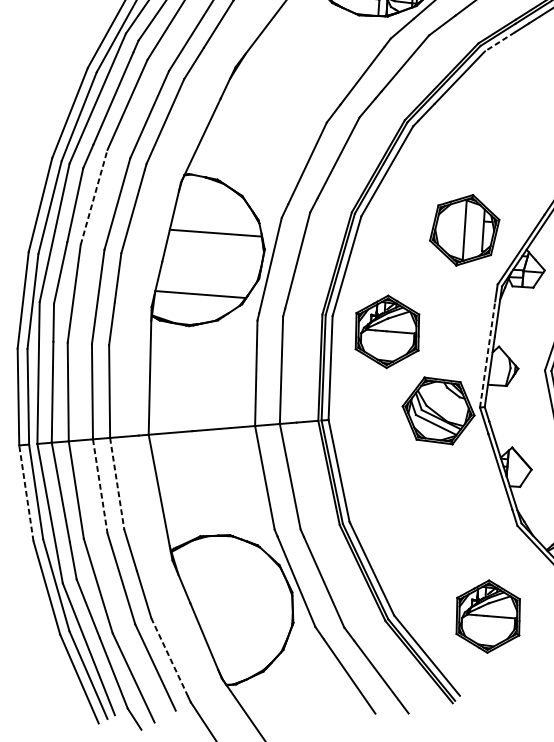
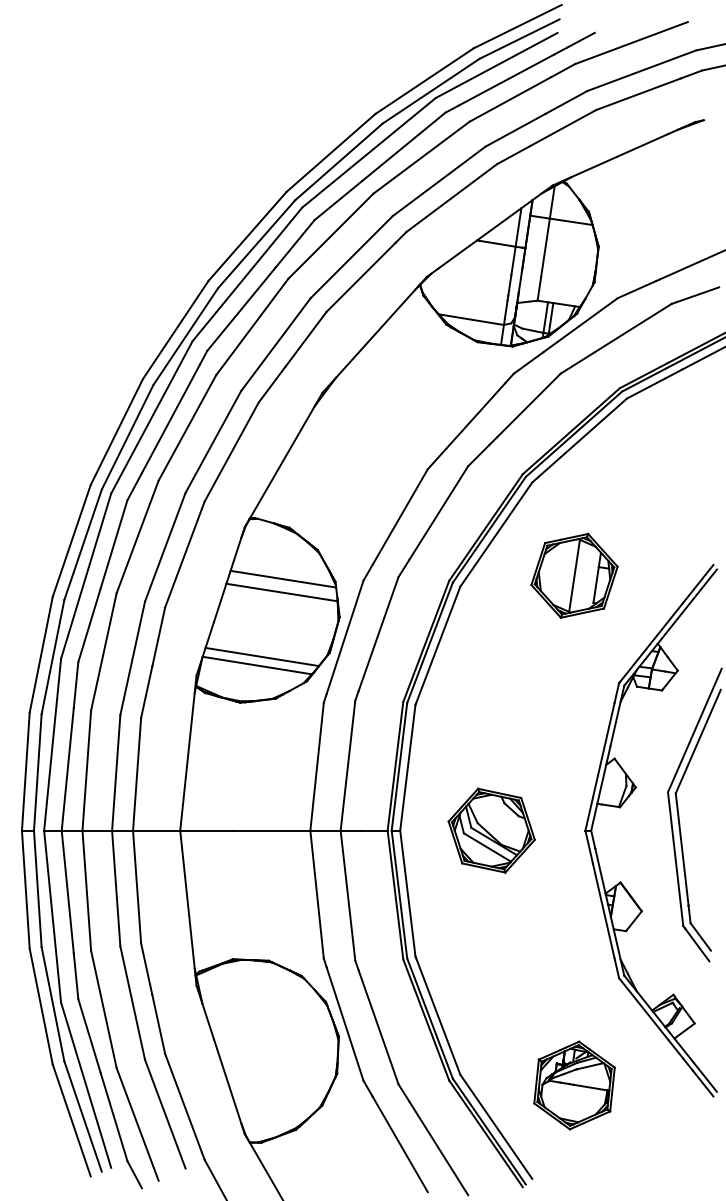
line: (500, 41) -> (646, 388), dashed -> solid
line: (93, 197) -> (137, 536), dashed -> solid
line: (216, 221) -> (283, 578), added
part: (464, 229) -> (574, 575), moved
line: (204, 286) -> (262, 656), added
part: (387, 331) -> (480, 729), removed
line: (488, 354) -> (600, 766), dashed -> solid
part: (438, 410) -> (491, 830), moved
line: (117, 484) -> (137, 887), dashed -> solid
line: (100, 487) -> (116, 889), dashed -> solid
line: (26, 493) -> (25, 889), dashed -> solid
line: (169, 657) -> (183, 1103), dashed -> solid

